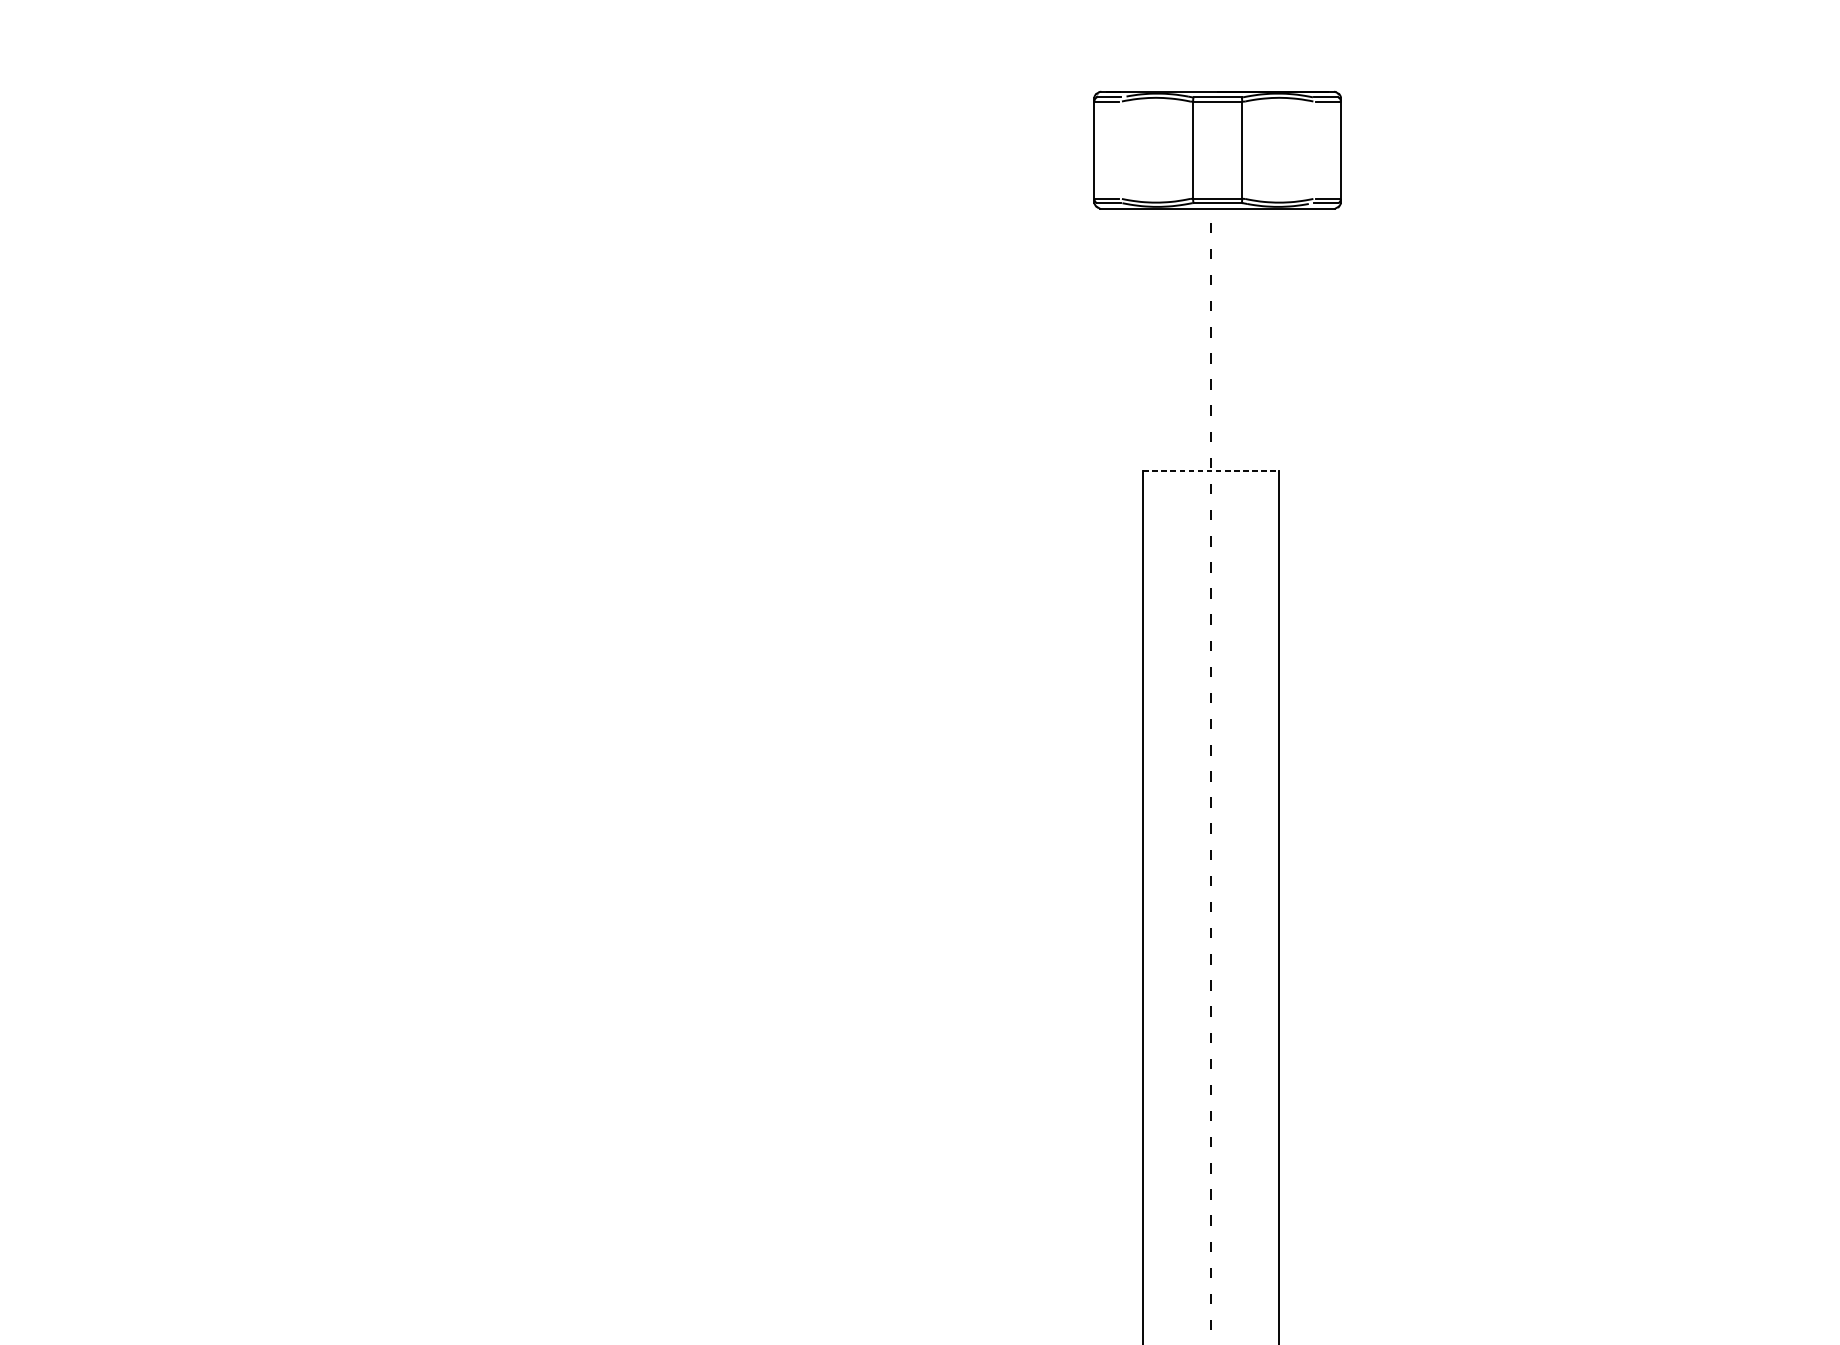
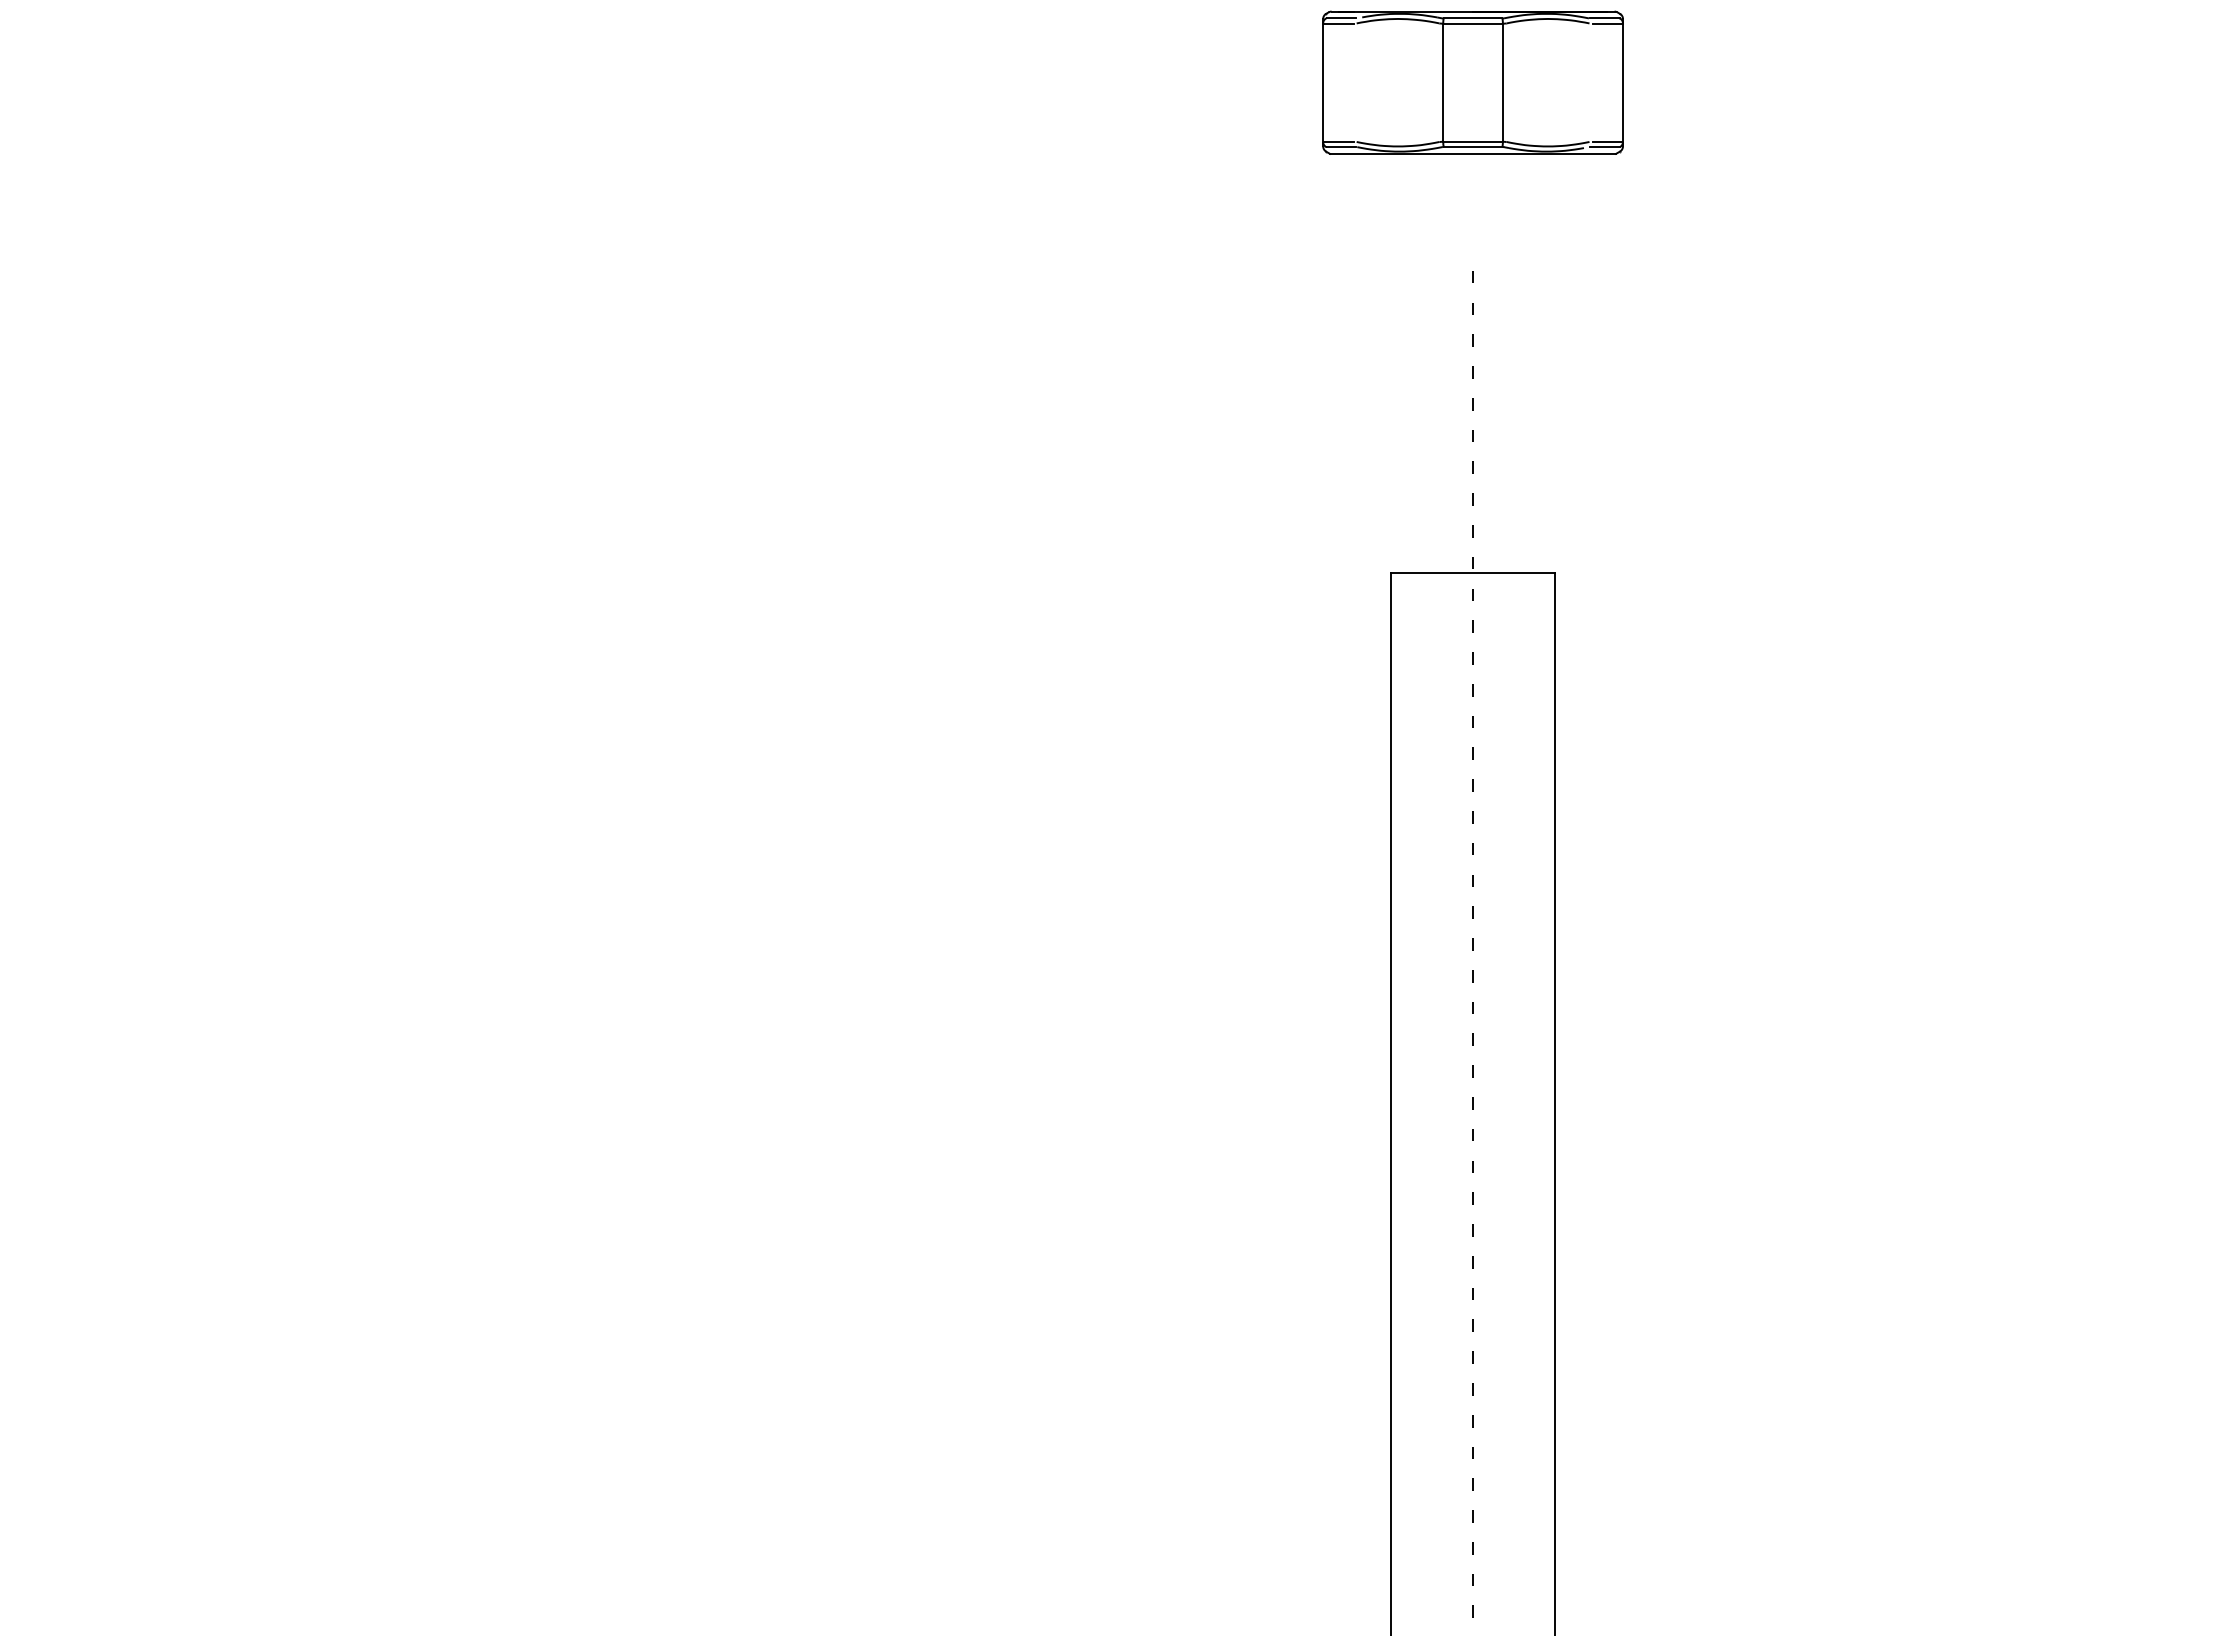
part: (1217, 150) -> (1472, 82), moved
line: (1211, 471) -> (1473, 573), dashed -> solid

